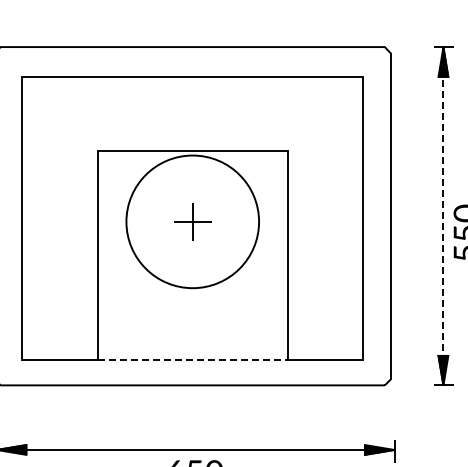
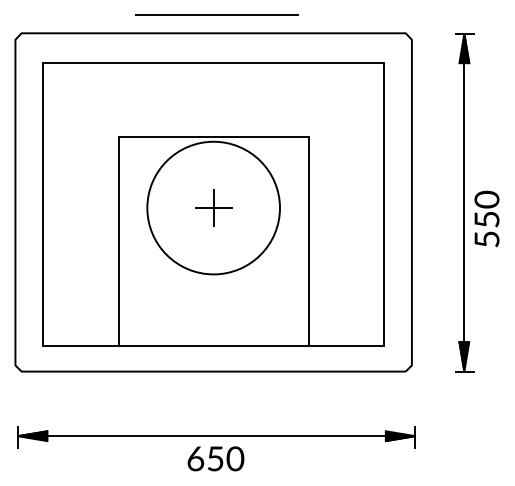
line: (195, 28) -> (216, 14), added
line: (443, 217) -> (464, 203), dashed -> solid
line: (193, 360) -> (214, 346), dashed -> solid

